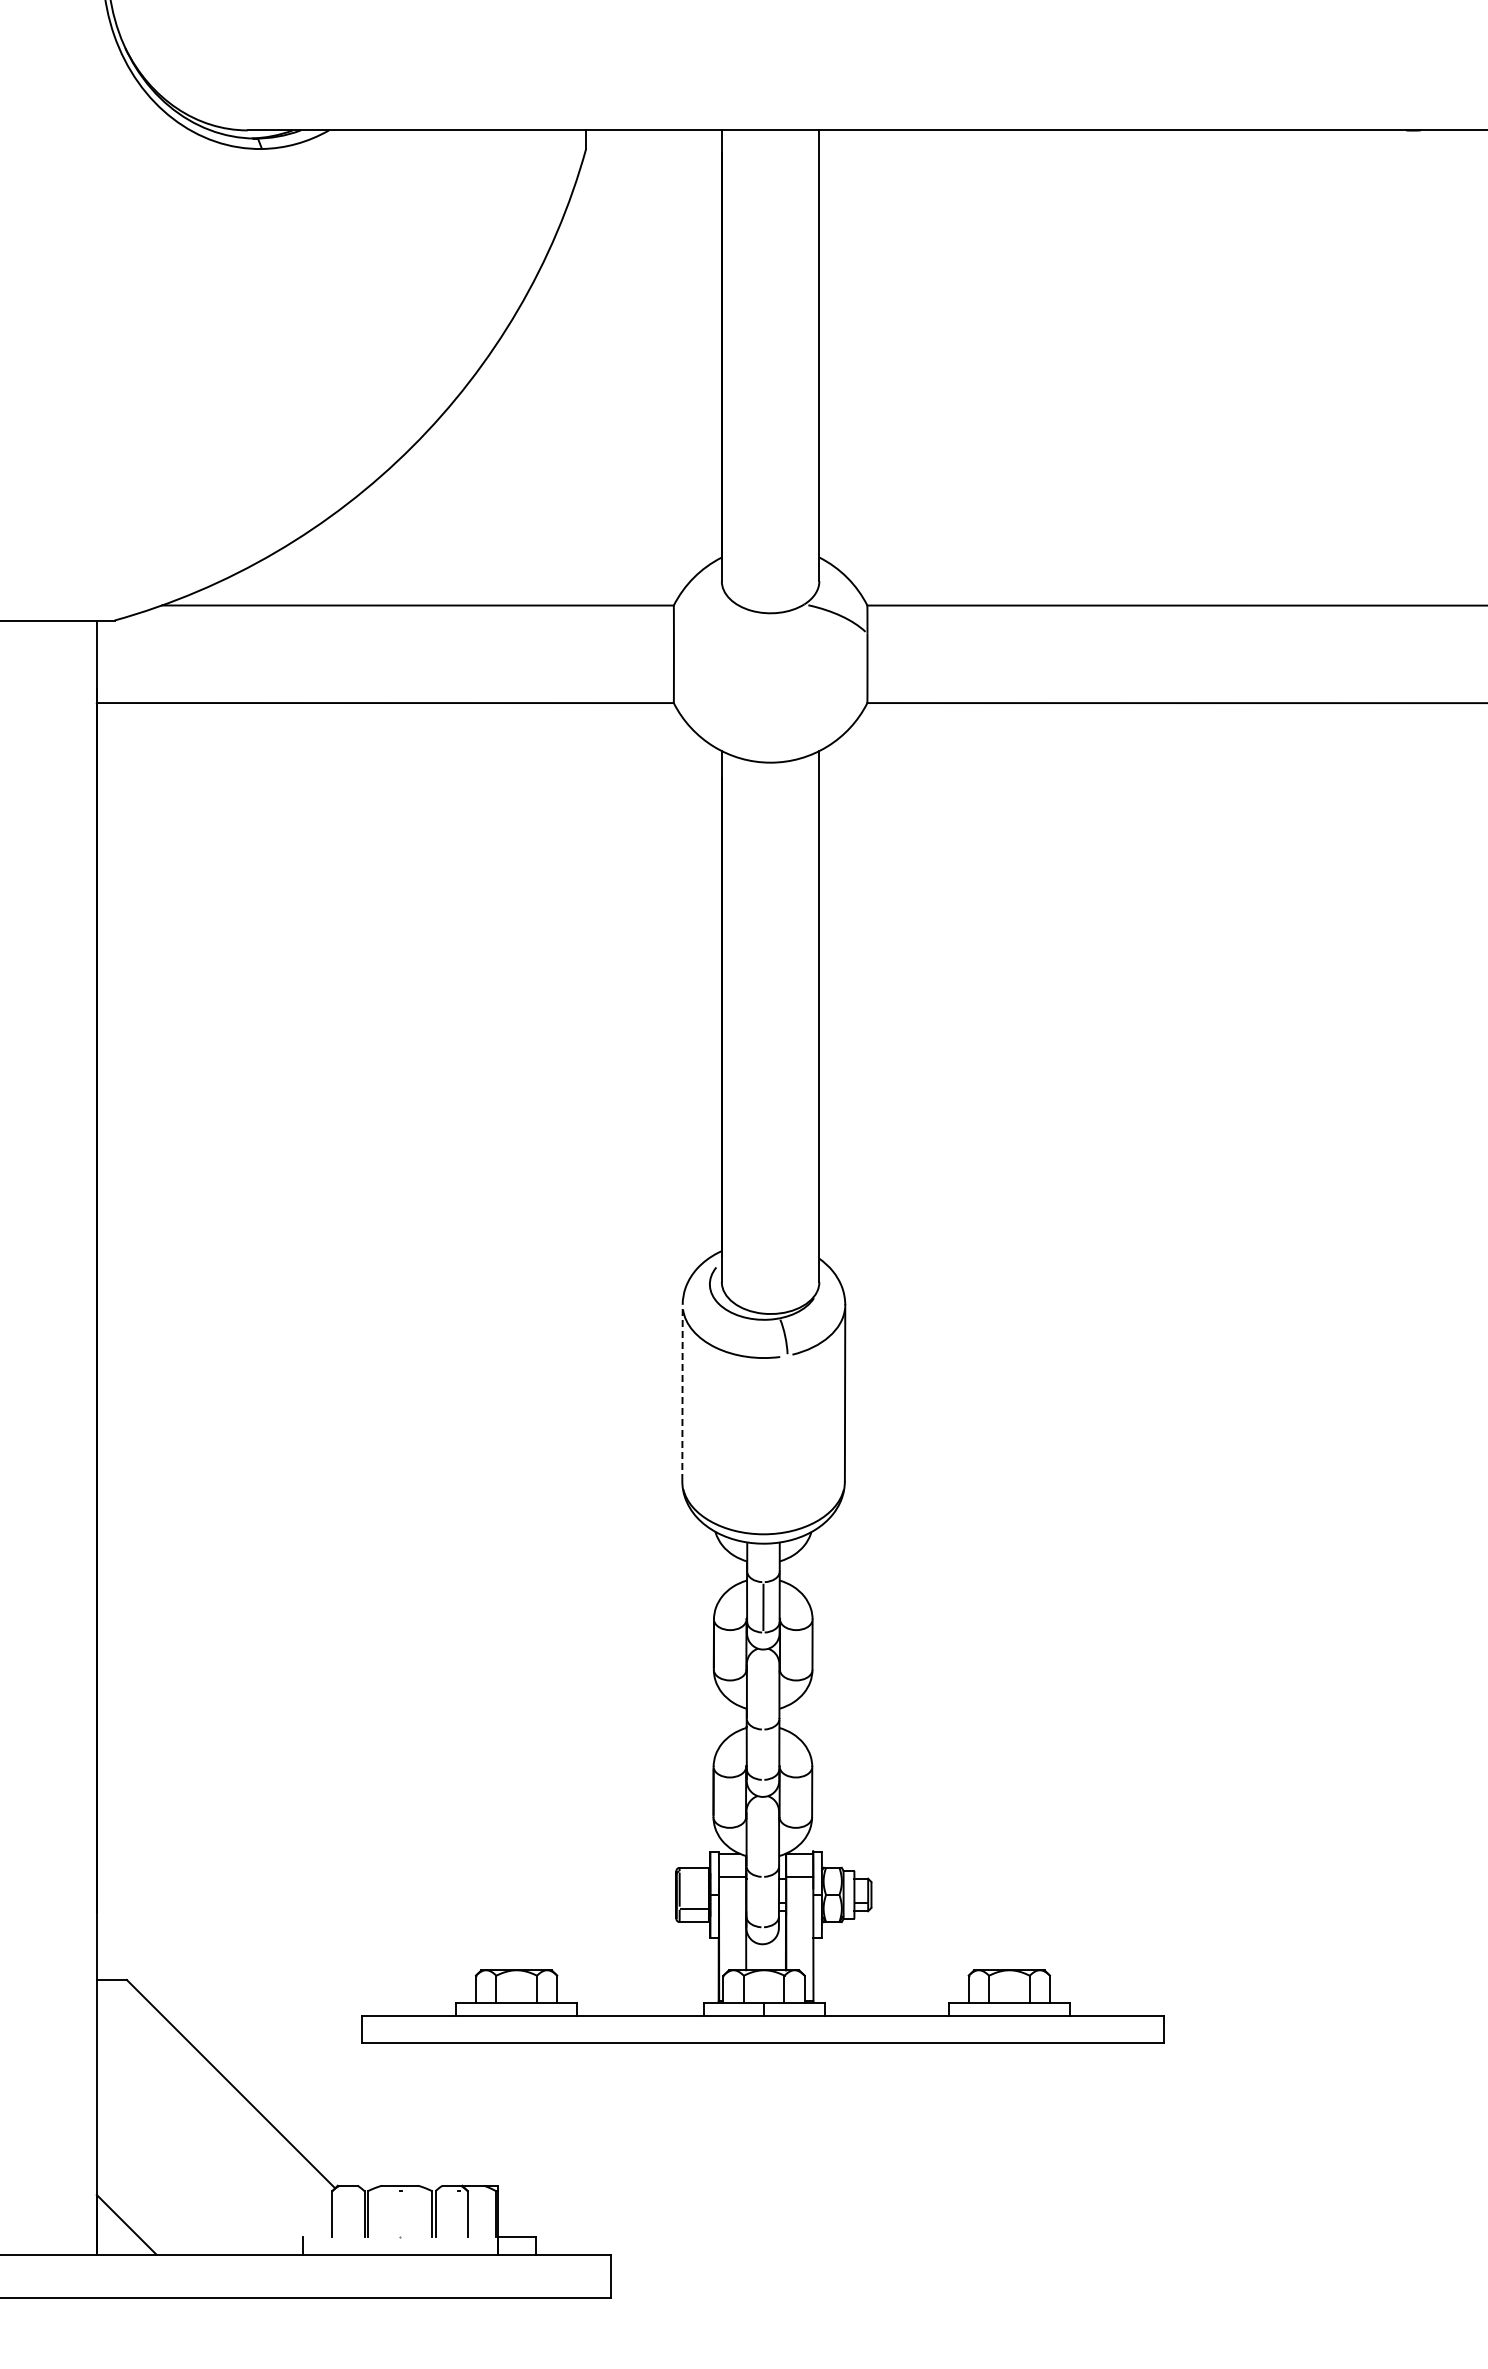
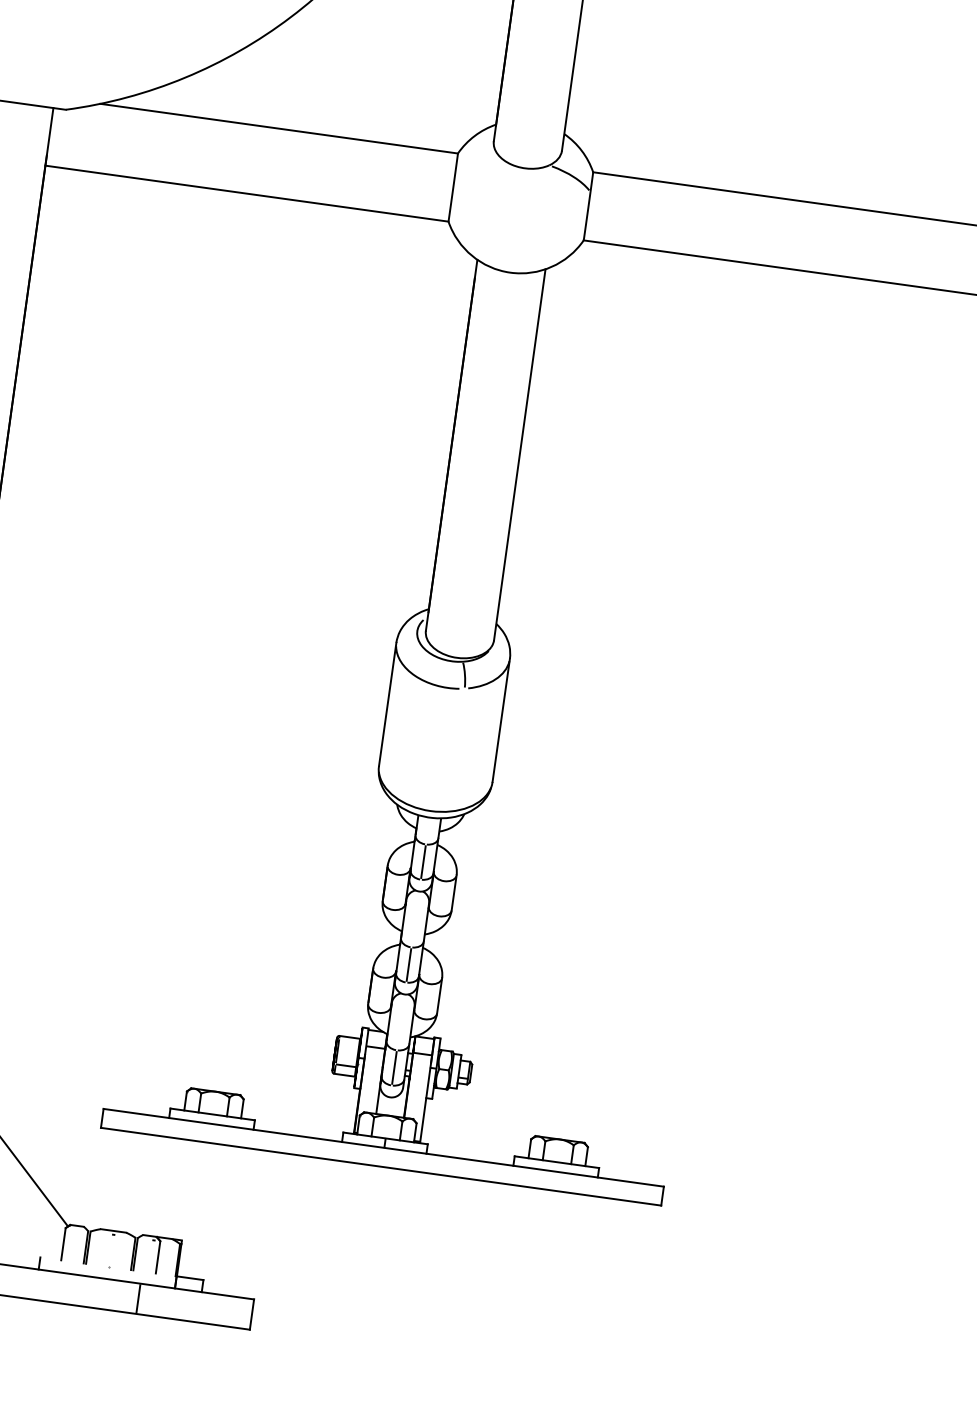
line: (682, 1392) -> (387, 704), dashed -> solid
line: (763, 1754) -> (409, 964), added
line: (762, 1901) -> (394, 1067), added
line: (448, 2275) -> (138, 1298), added

